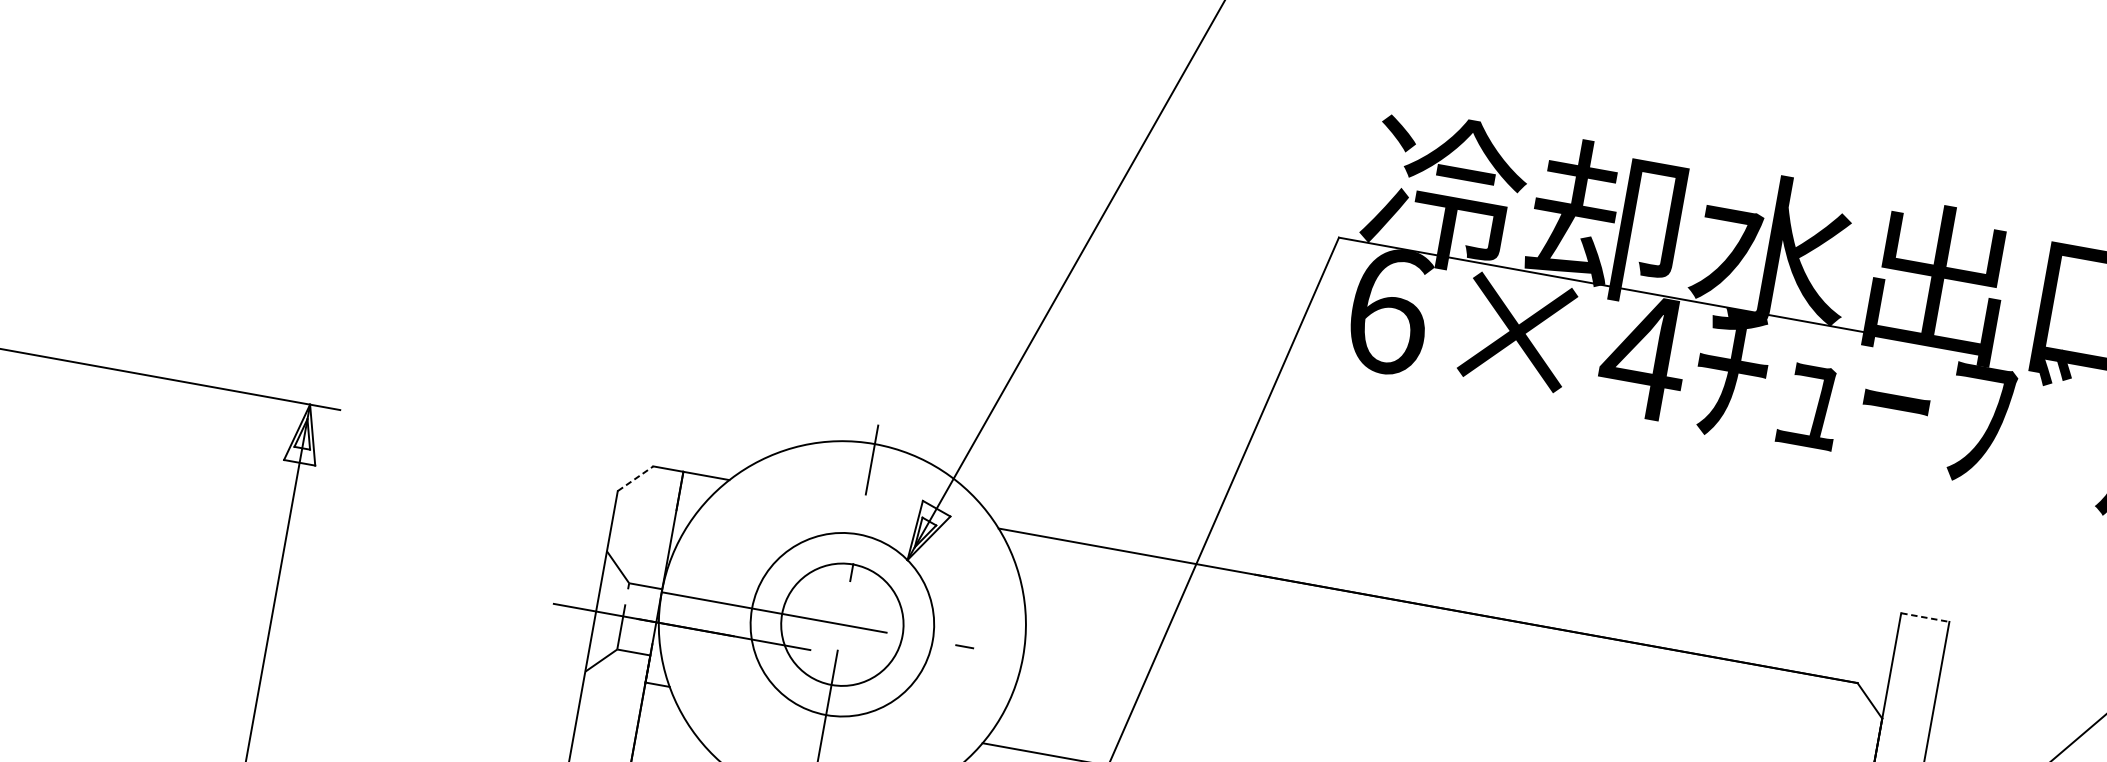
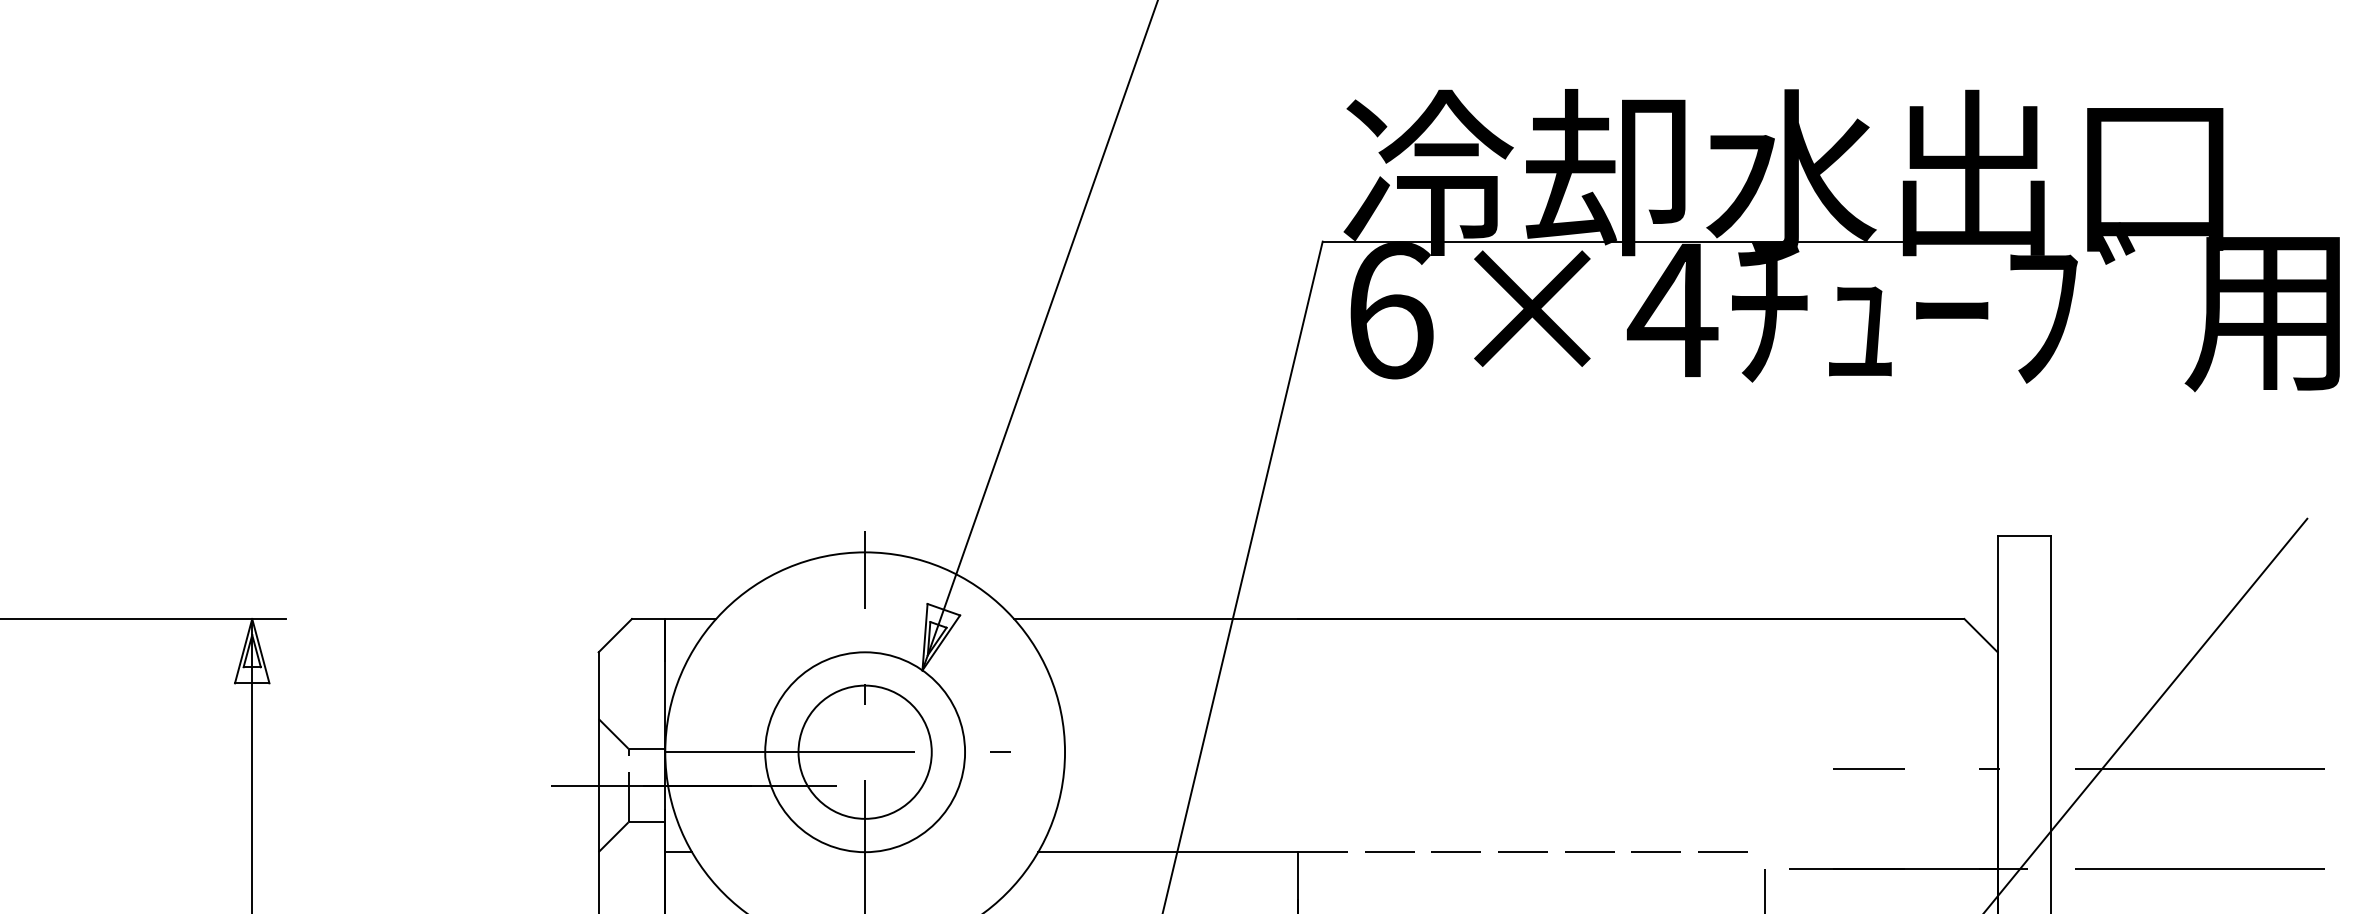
line: (635, 478) -> (615, 635), dashed -> solid
line: (1925, 617) -> (2024, 535), dashed -> solid

